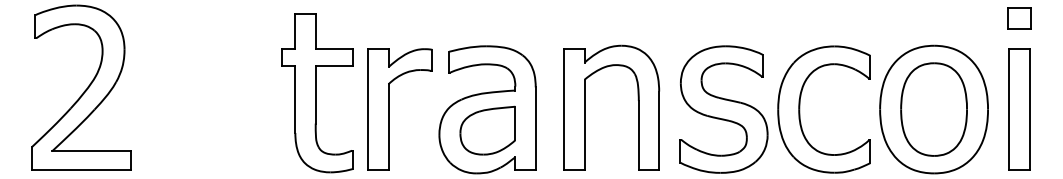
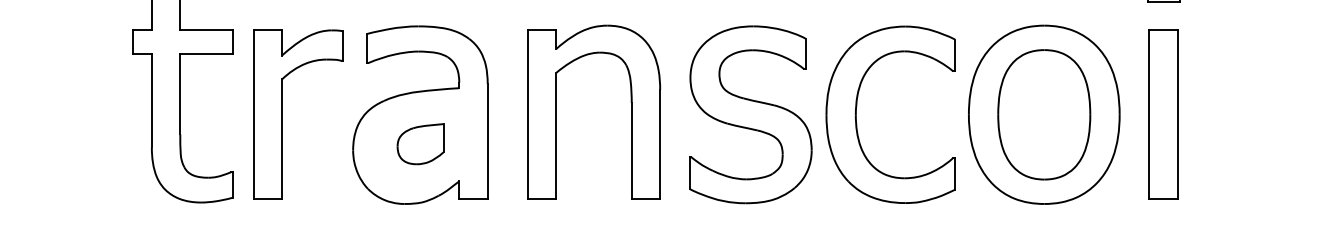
part: (487, 130) -> (420, 144), size x0.6

